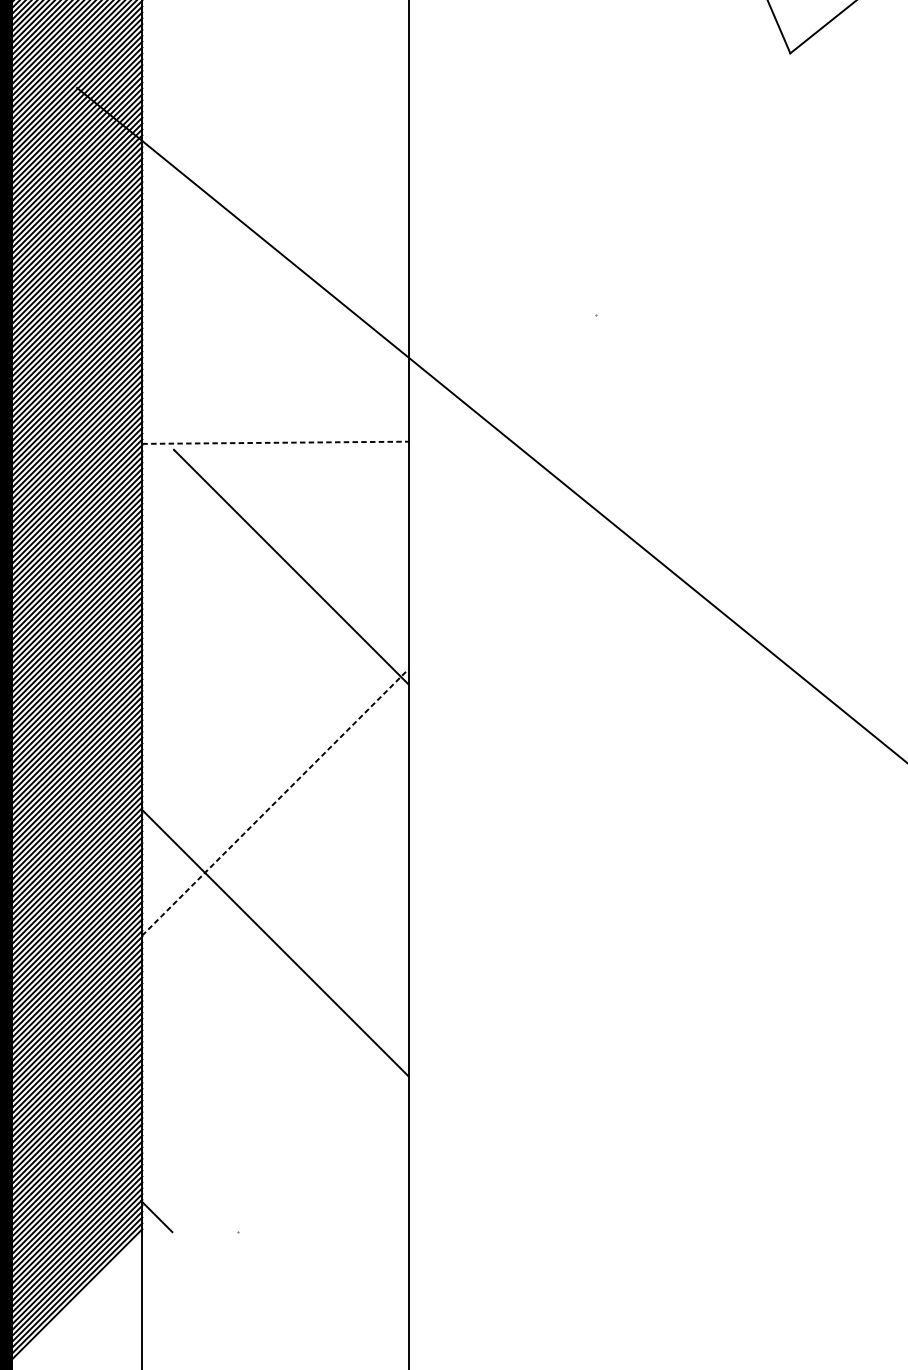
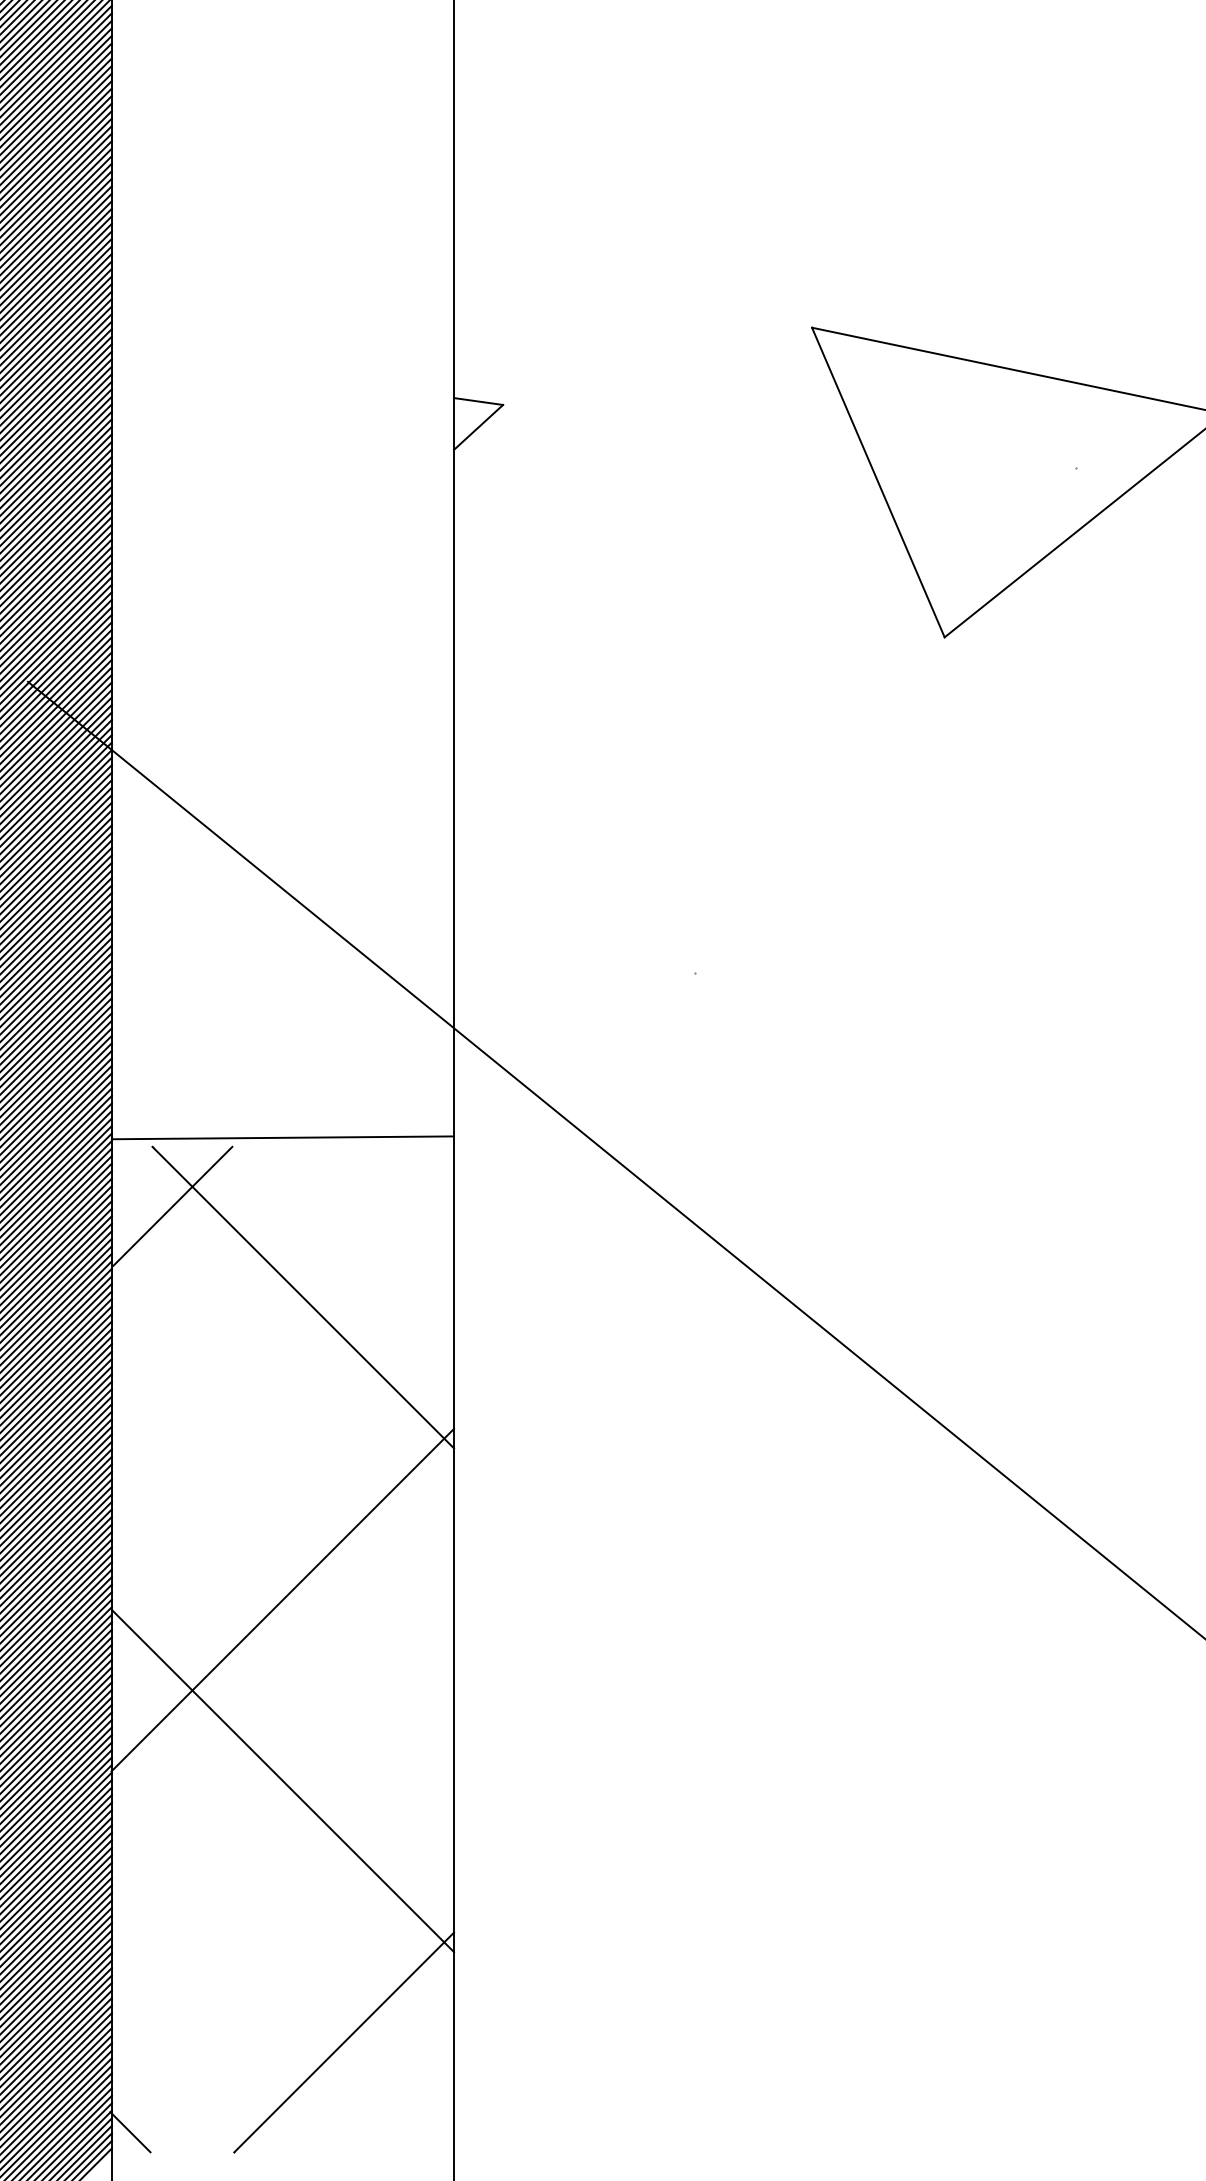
line: (275, 442) -> (283, 1137), dashed -> solid
line: (189, 495) -> (172, 1205), added
line: (275, 802) -> (283, 1599), dashed -> solid
line: (323, 1146) -> (344, 2042), added

